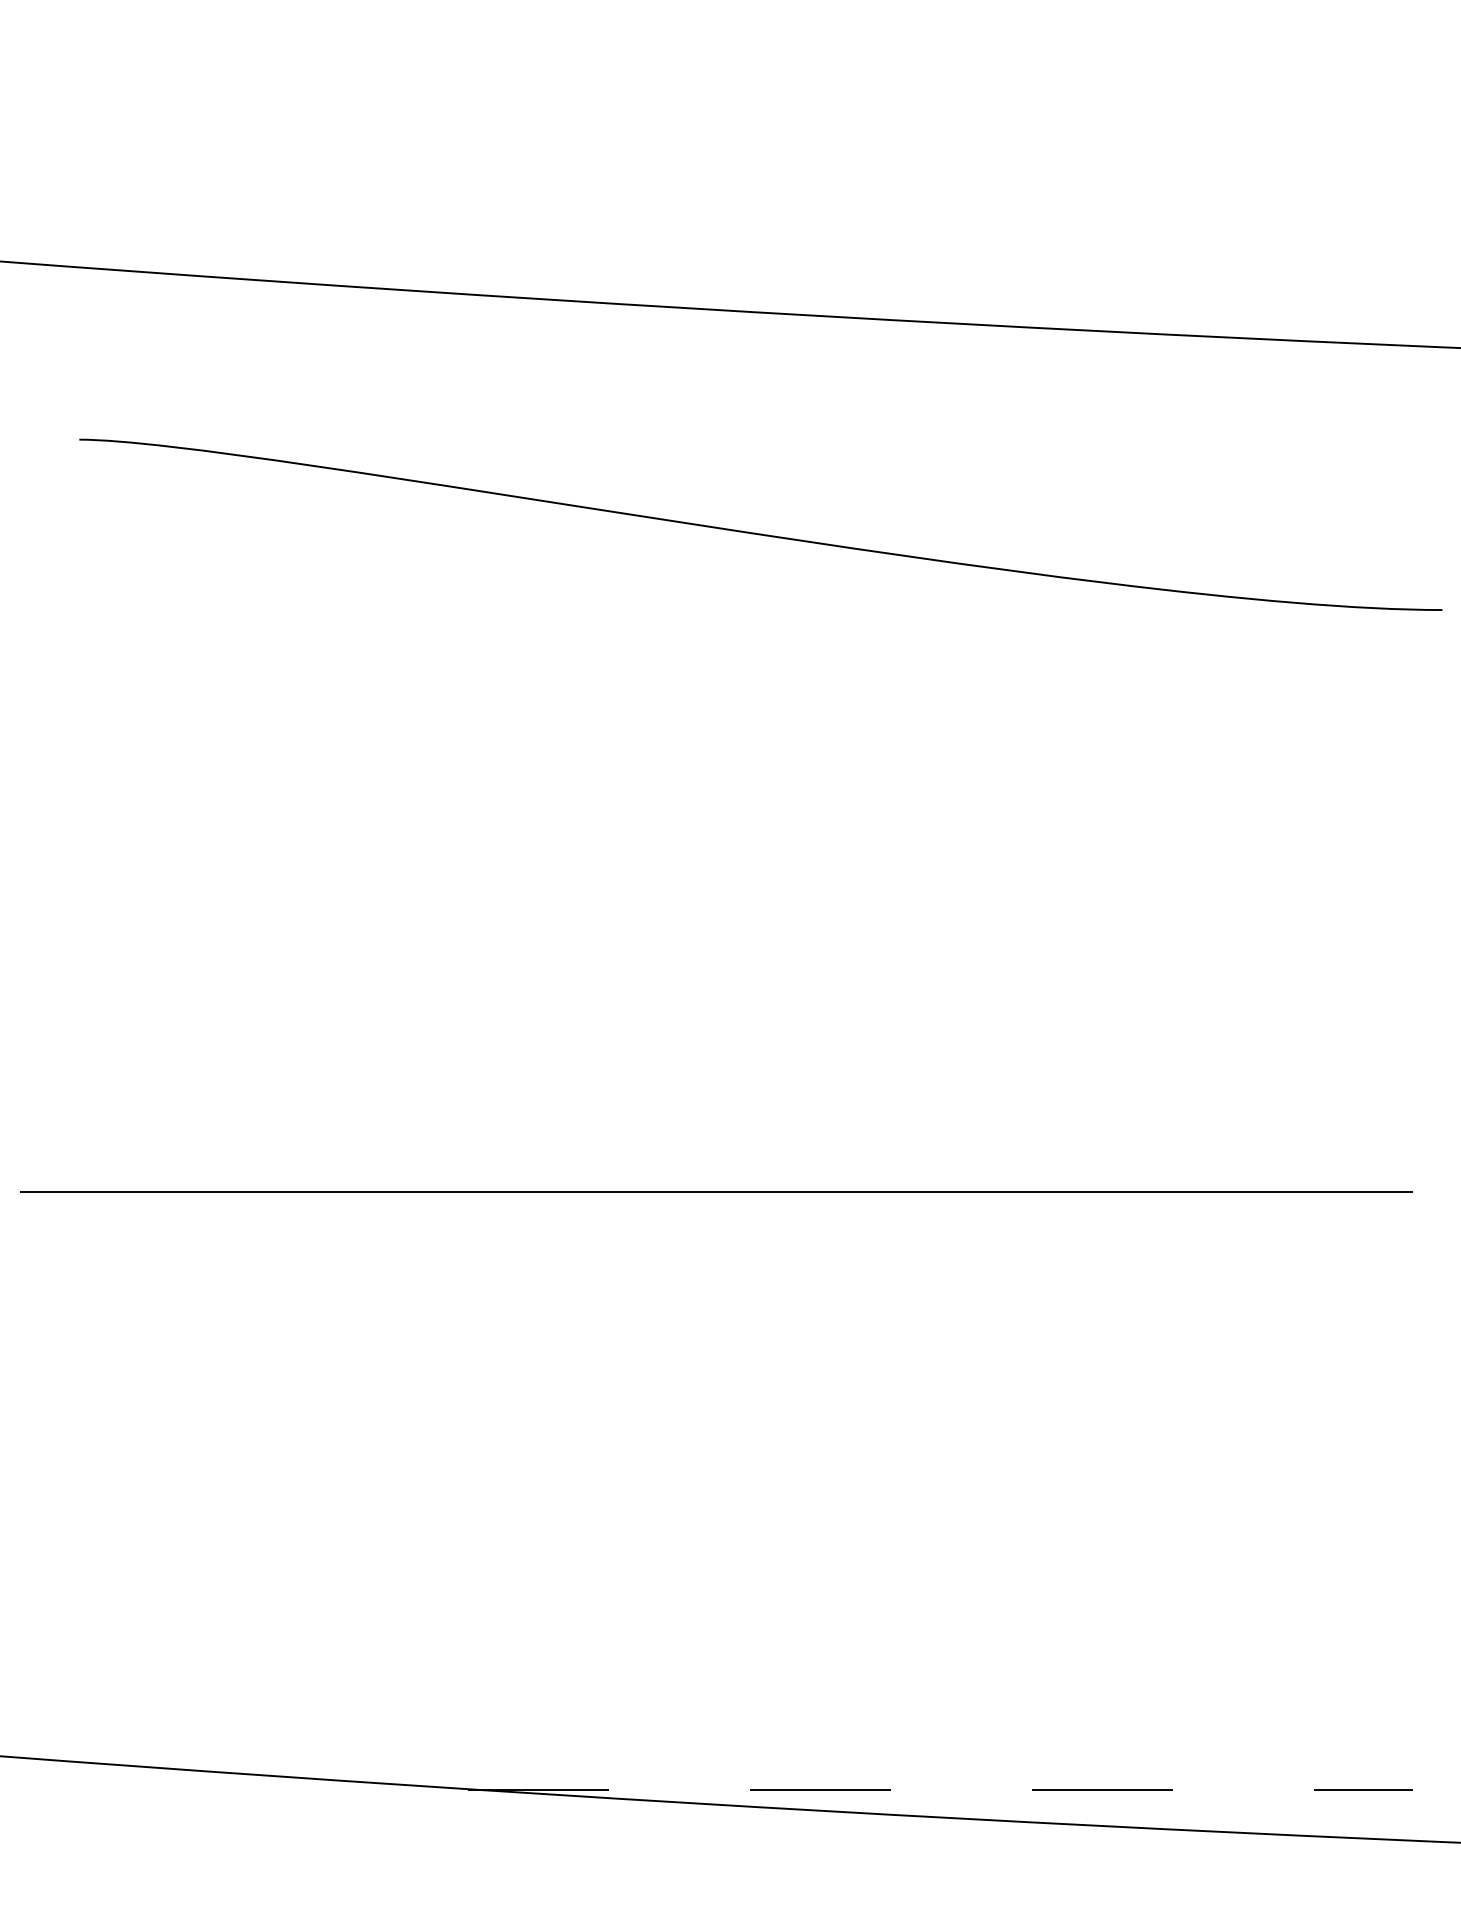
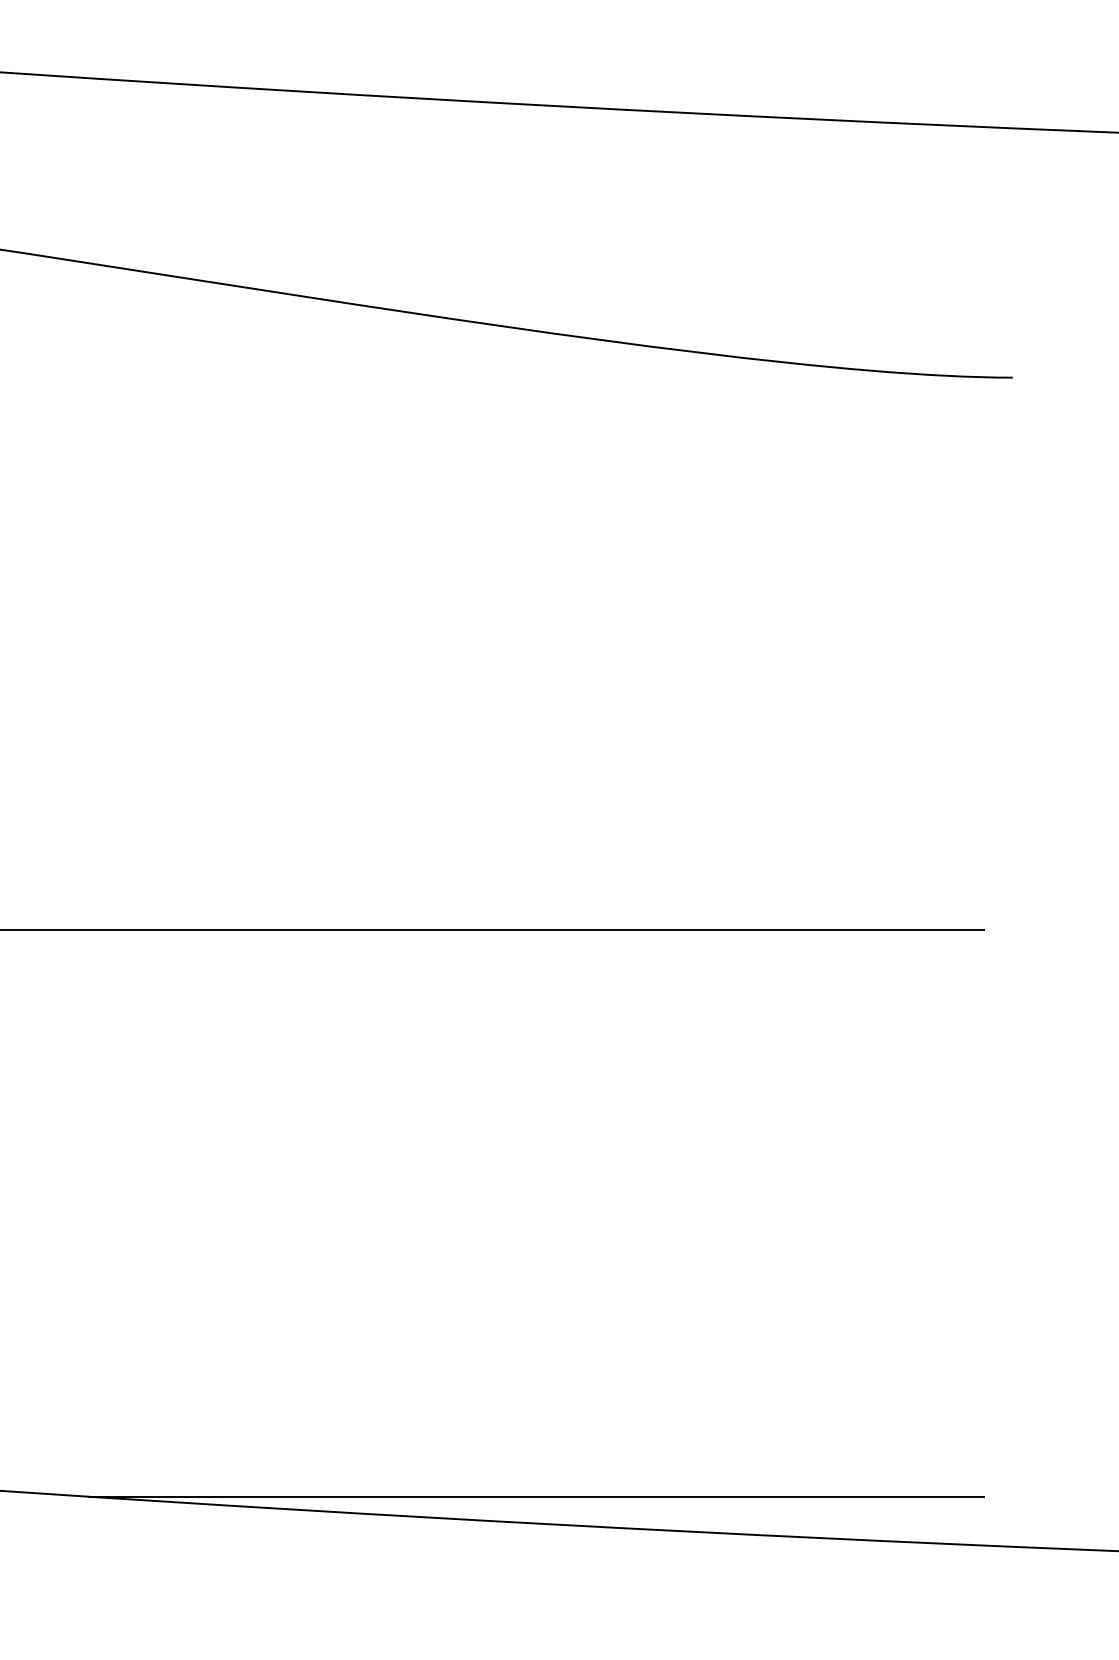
line: (940, 1789) -> (536, 1496), dashed -> solid

